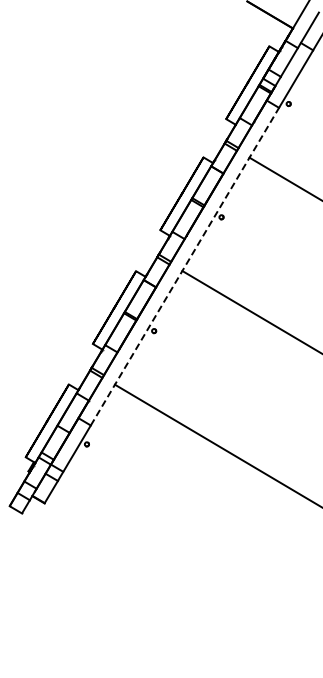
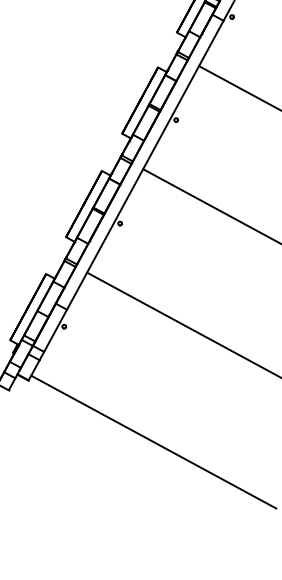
line: (184, 266) -> (144, 165), dashed -> solid
line: (182, 577) -> (153, 441), added

